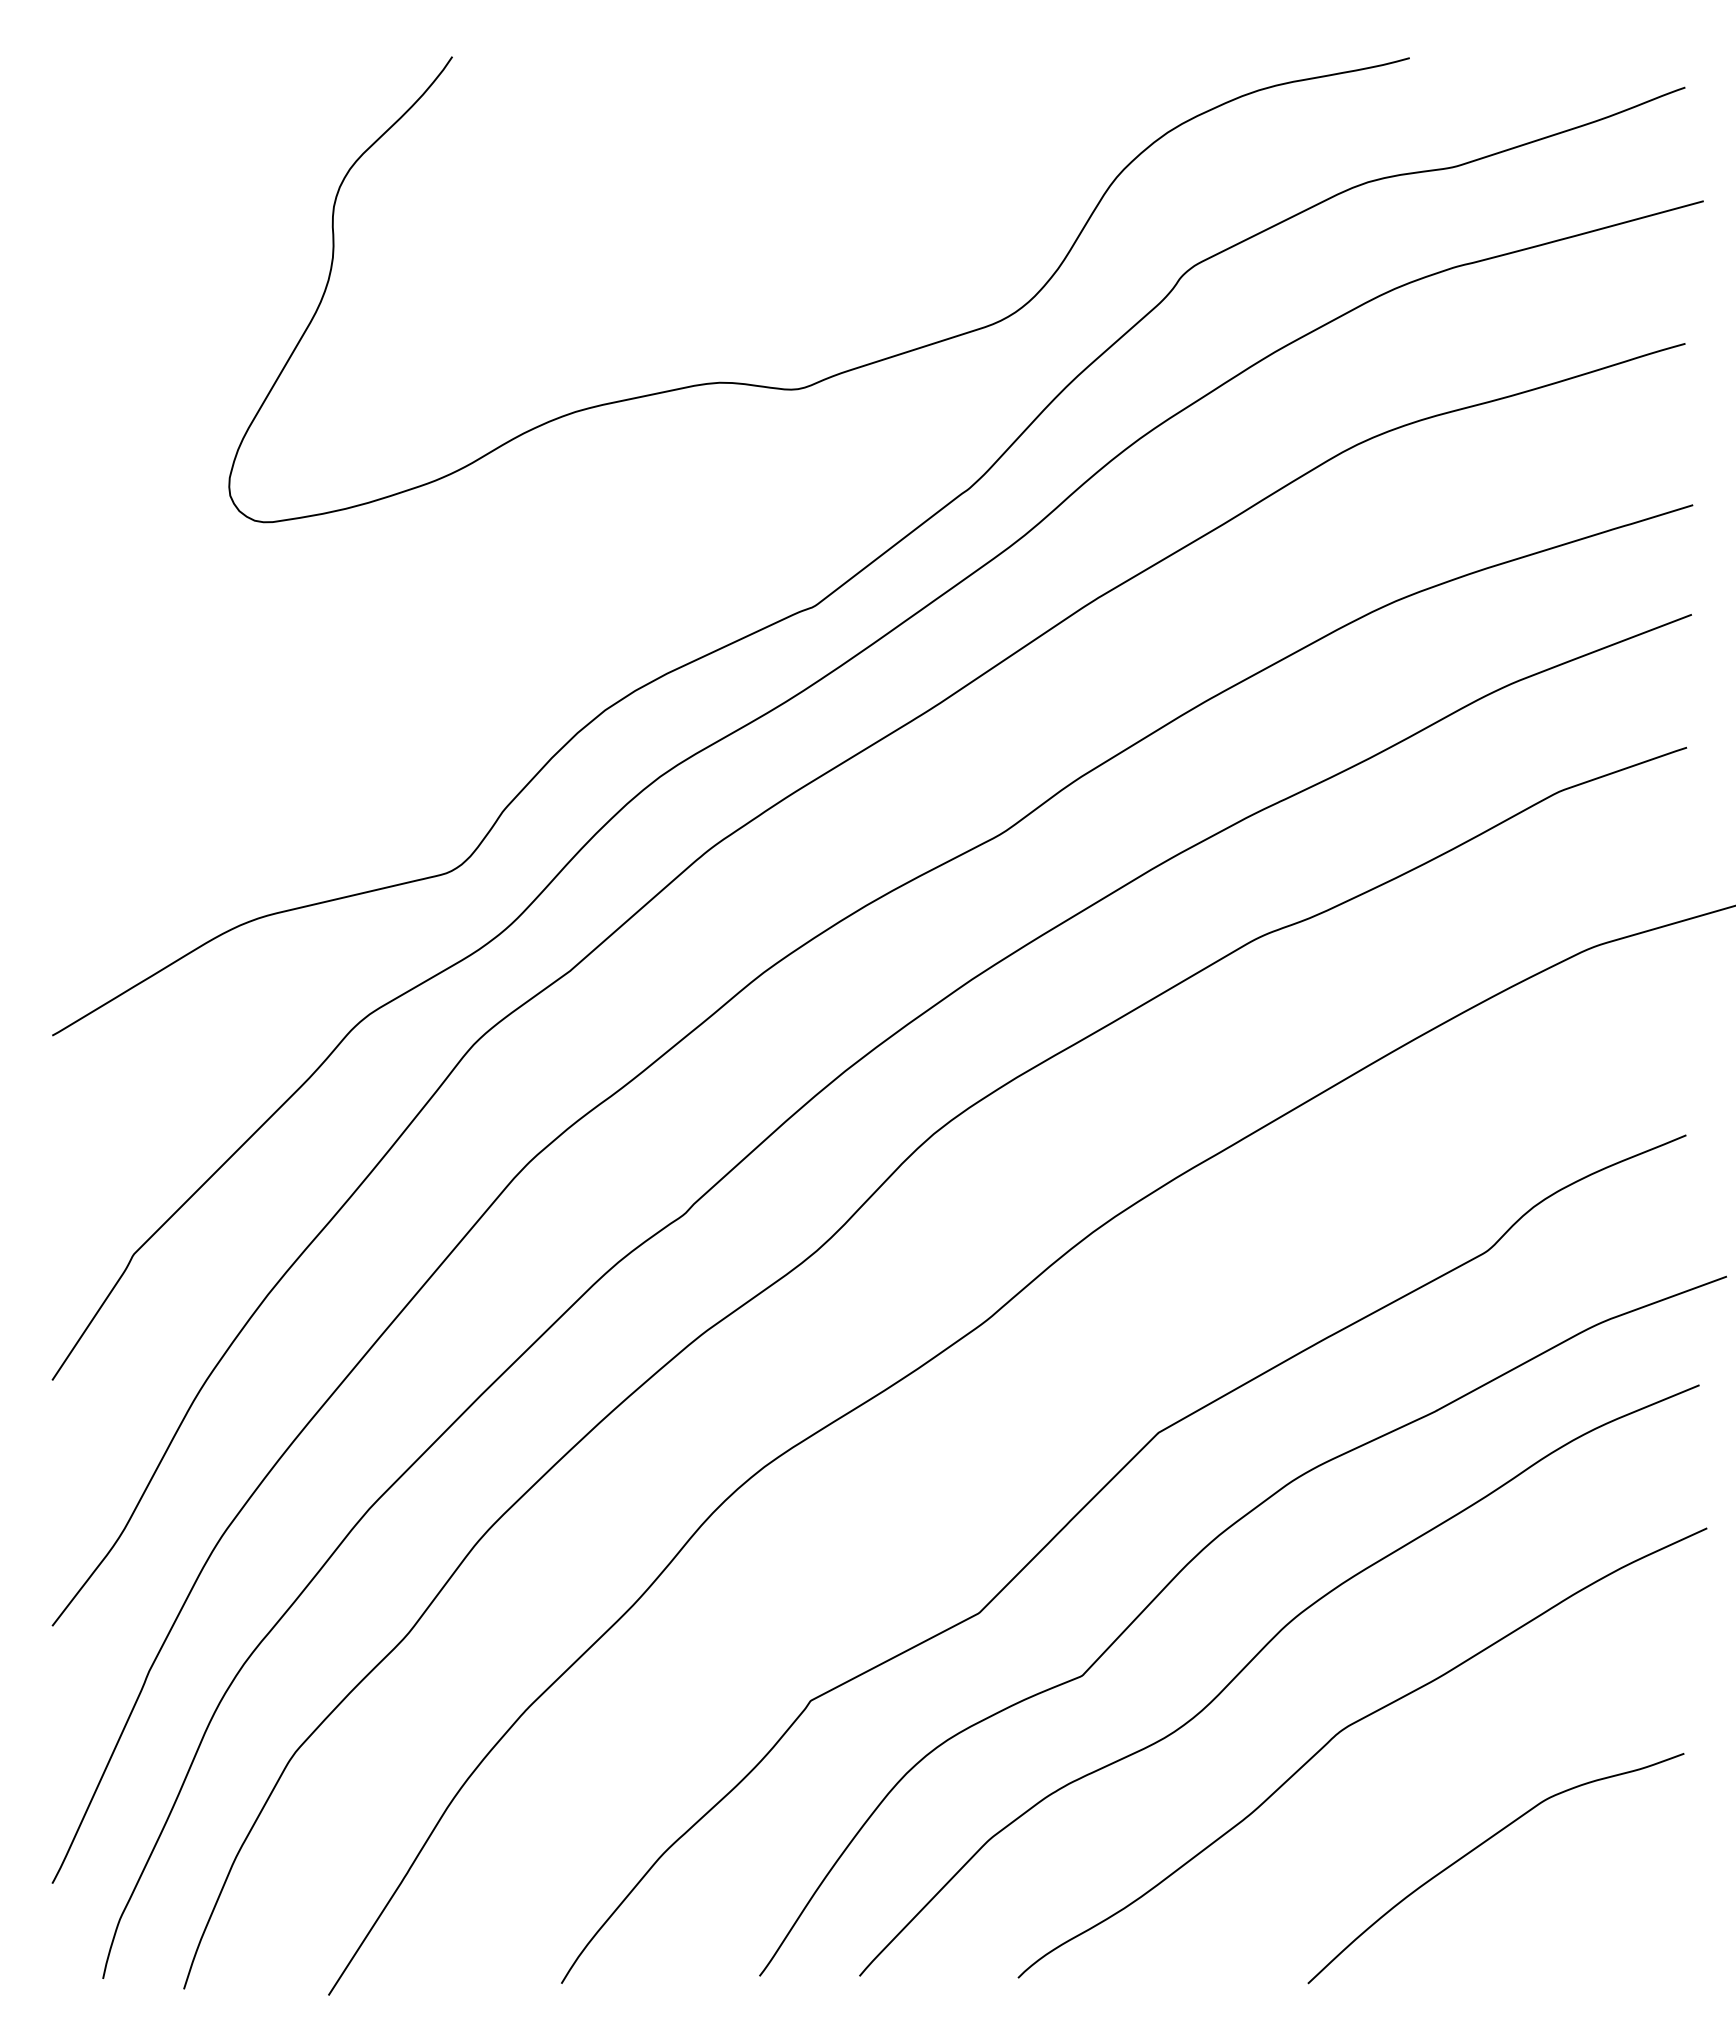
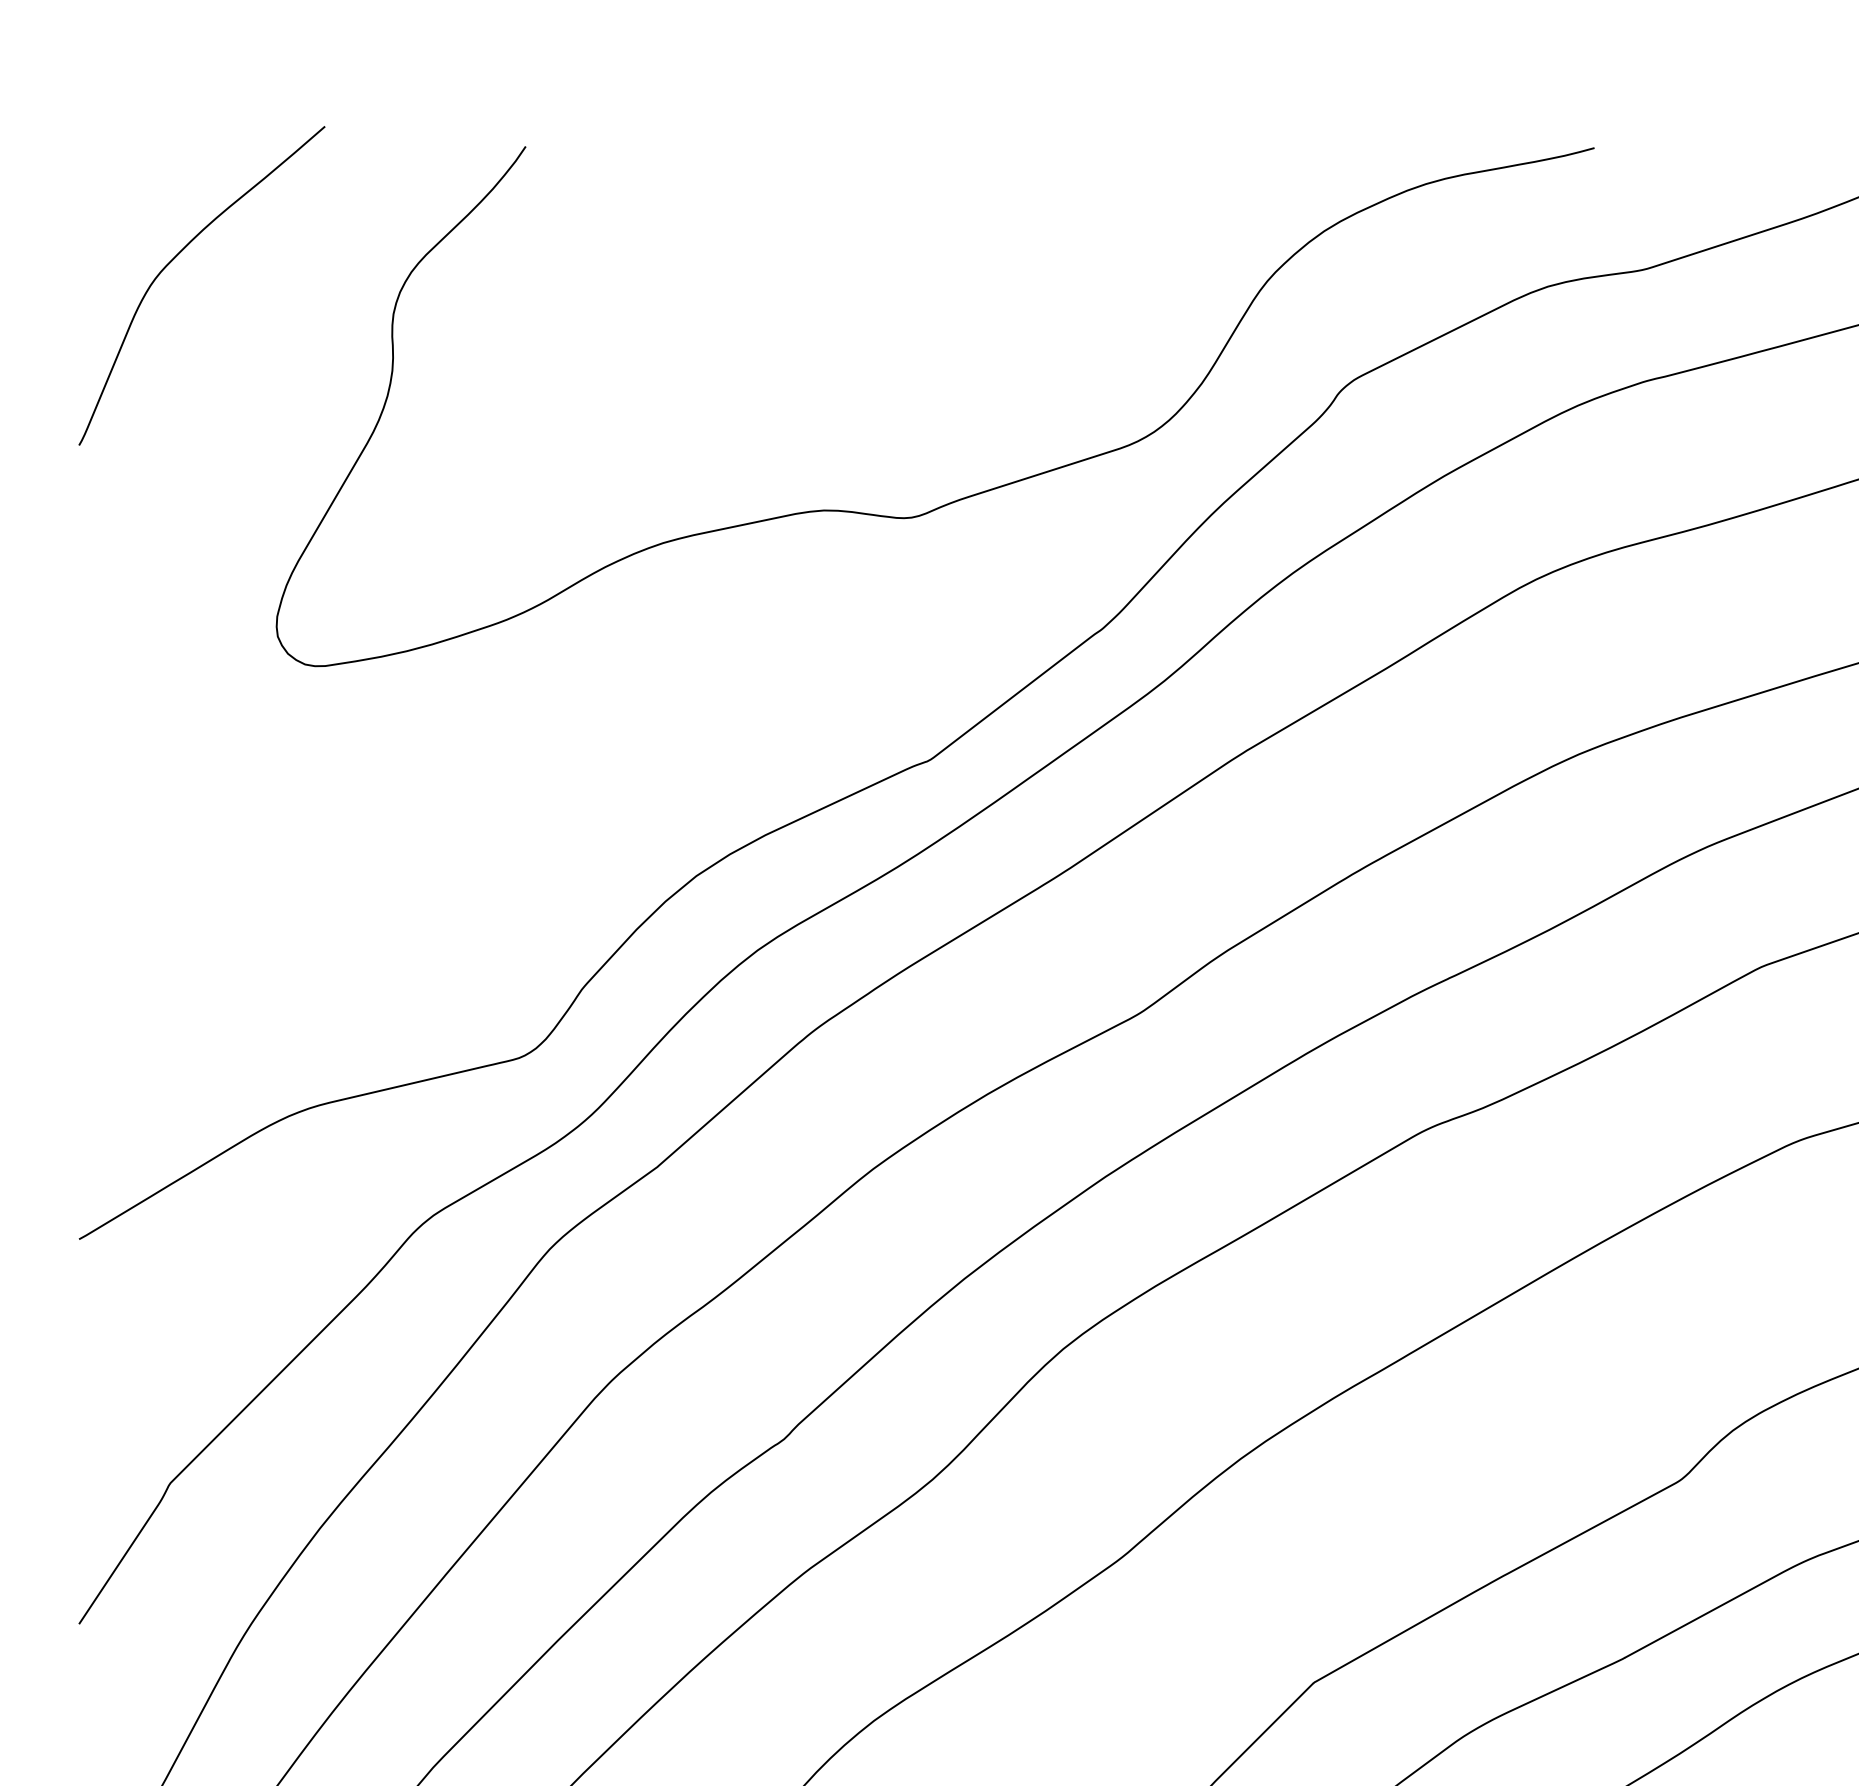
curve: (137, 157) -> (174, 259), added

